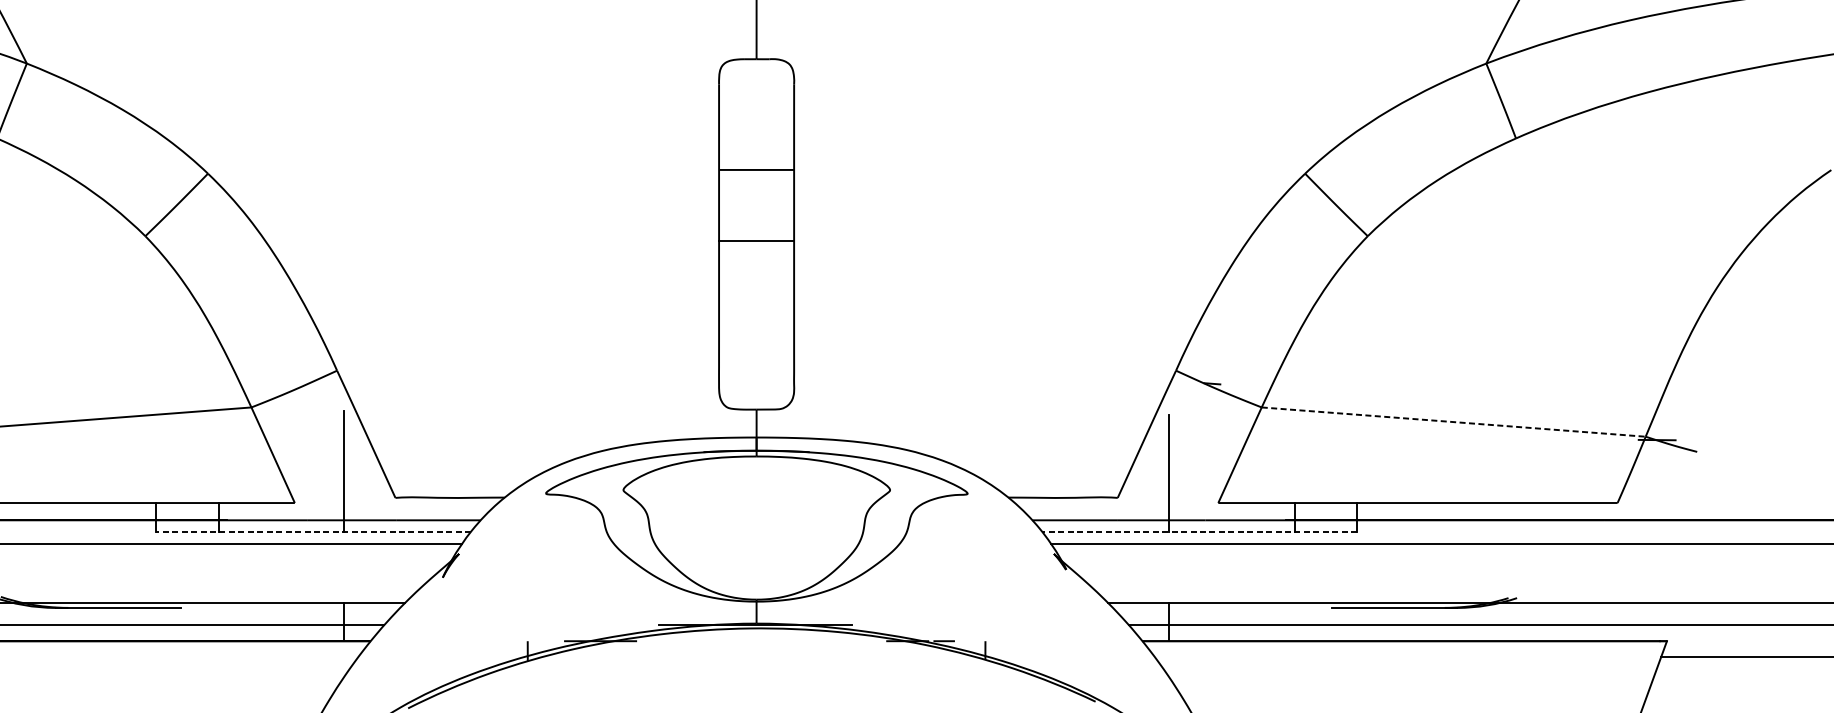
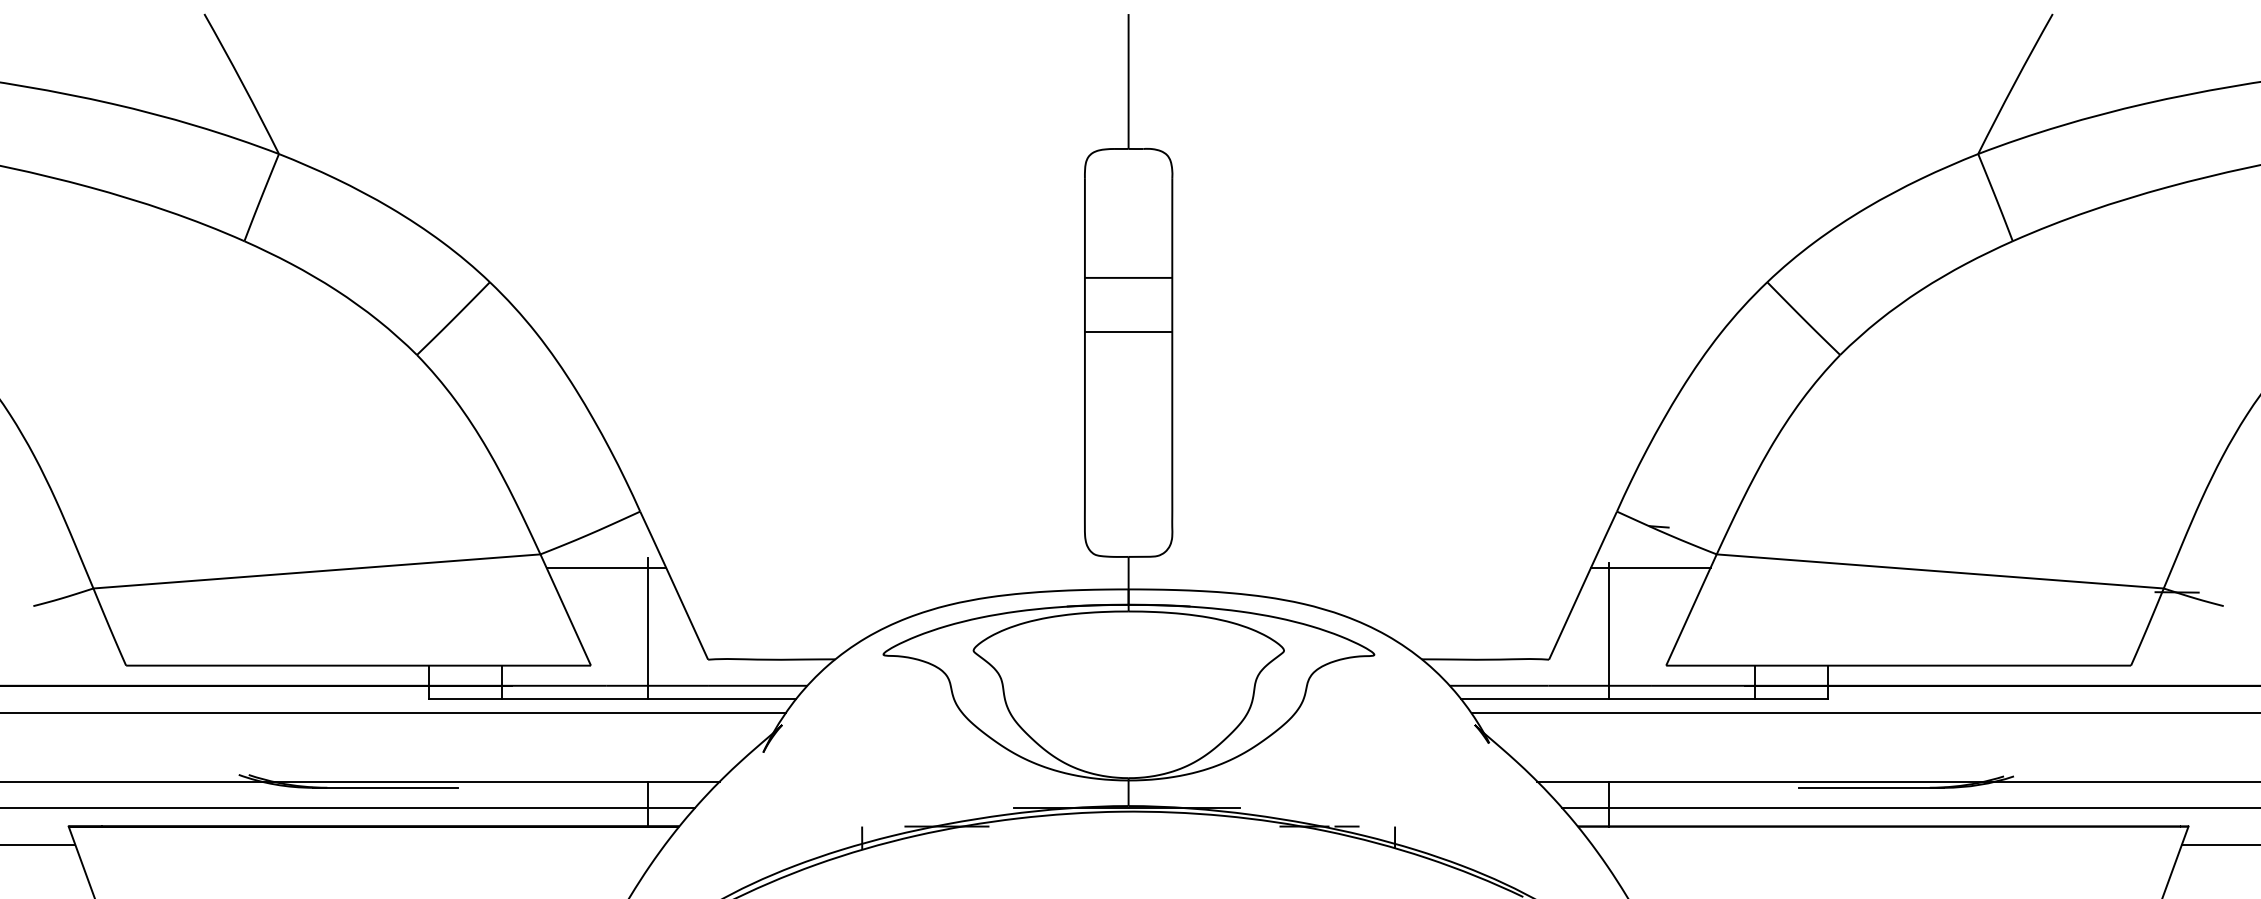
line: (756, 240) -> (1128, 331), moved
line: (308, 418) -> (606, 567), added
line: (1204, 418) -> (1650, 567), added
line: (1453, 422) -> (1940, 571), dashed -> solid
line: (313, 531) -> (612, 698), dashed -> solid
line: (1198, 531) -> (1643, 698), dashed -> solid

